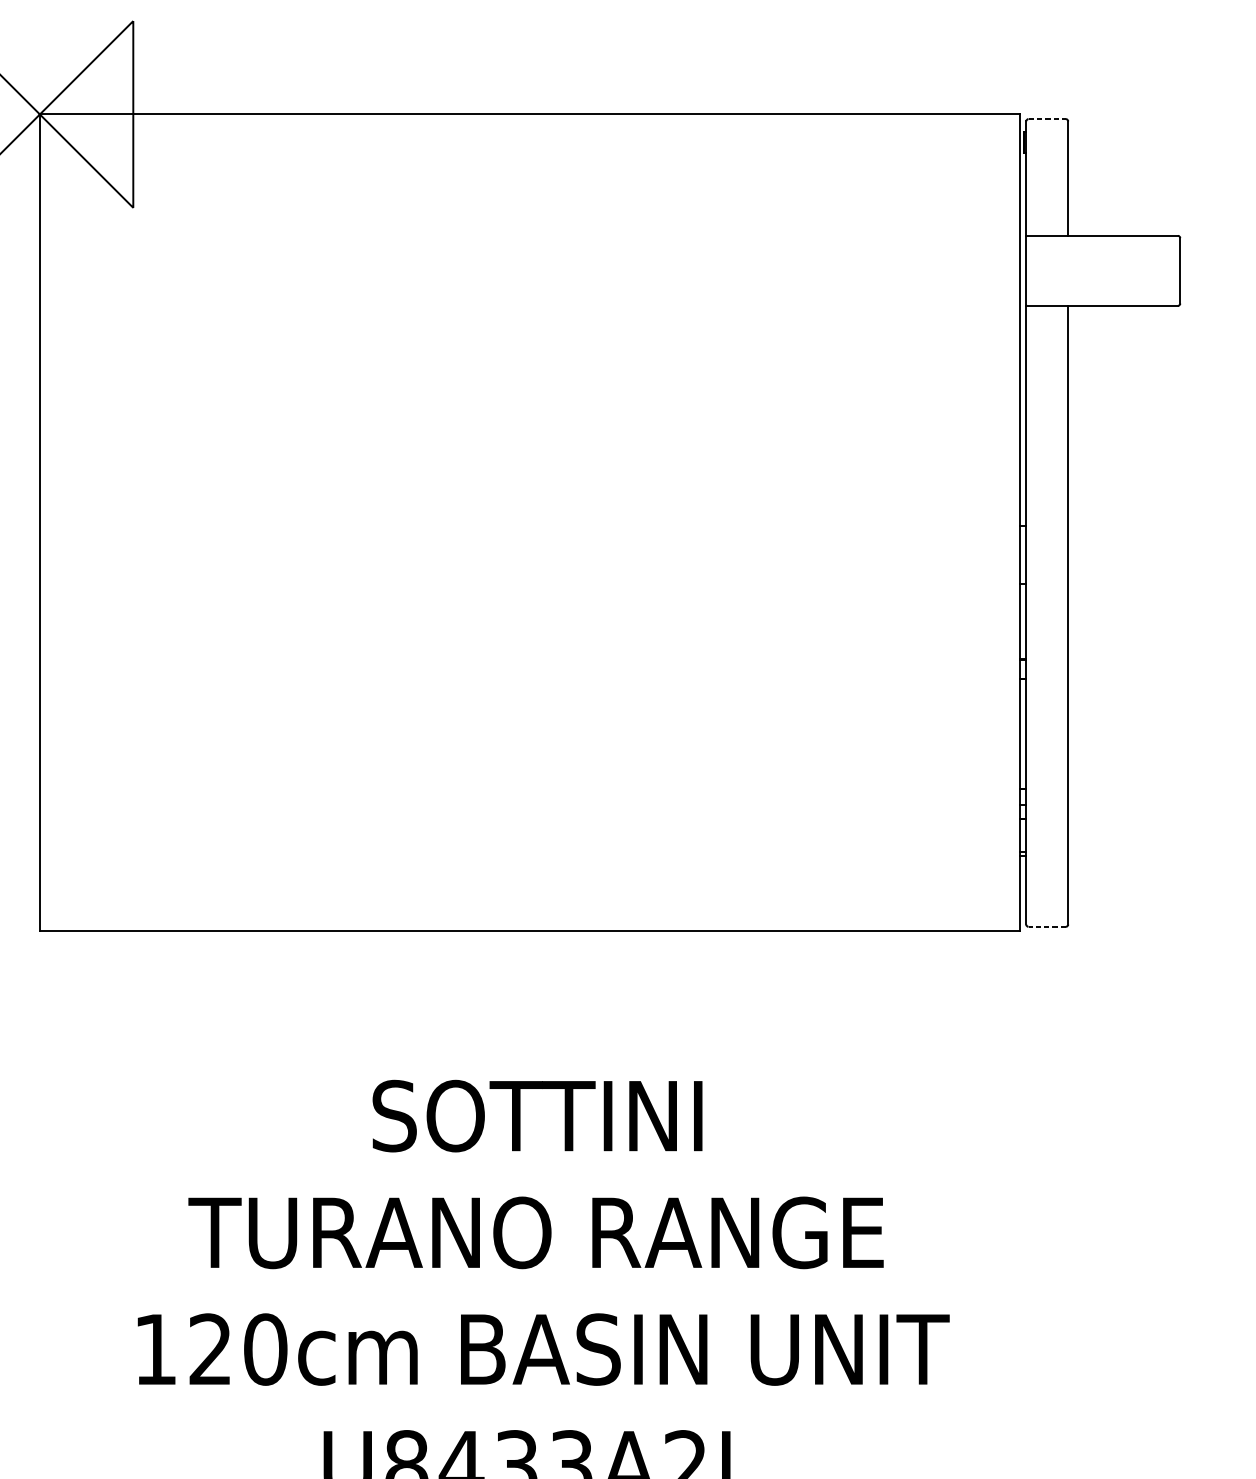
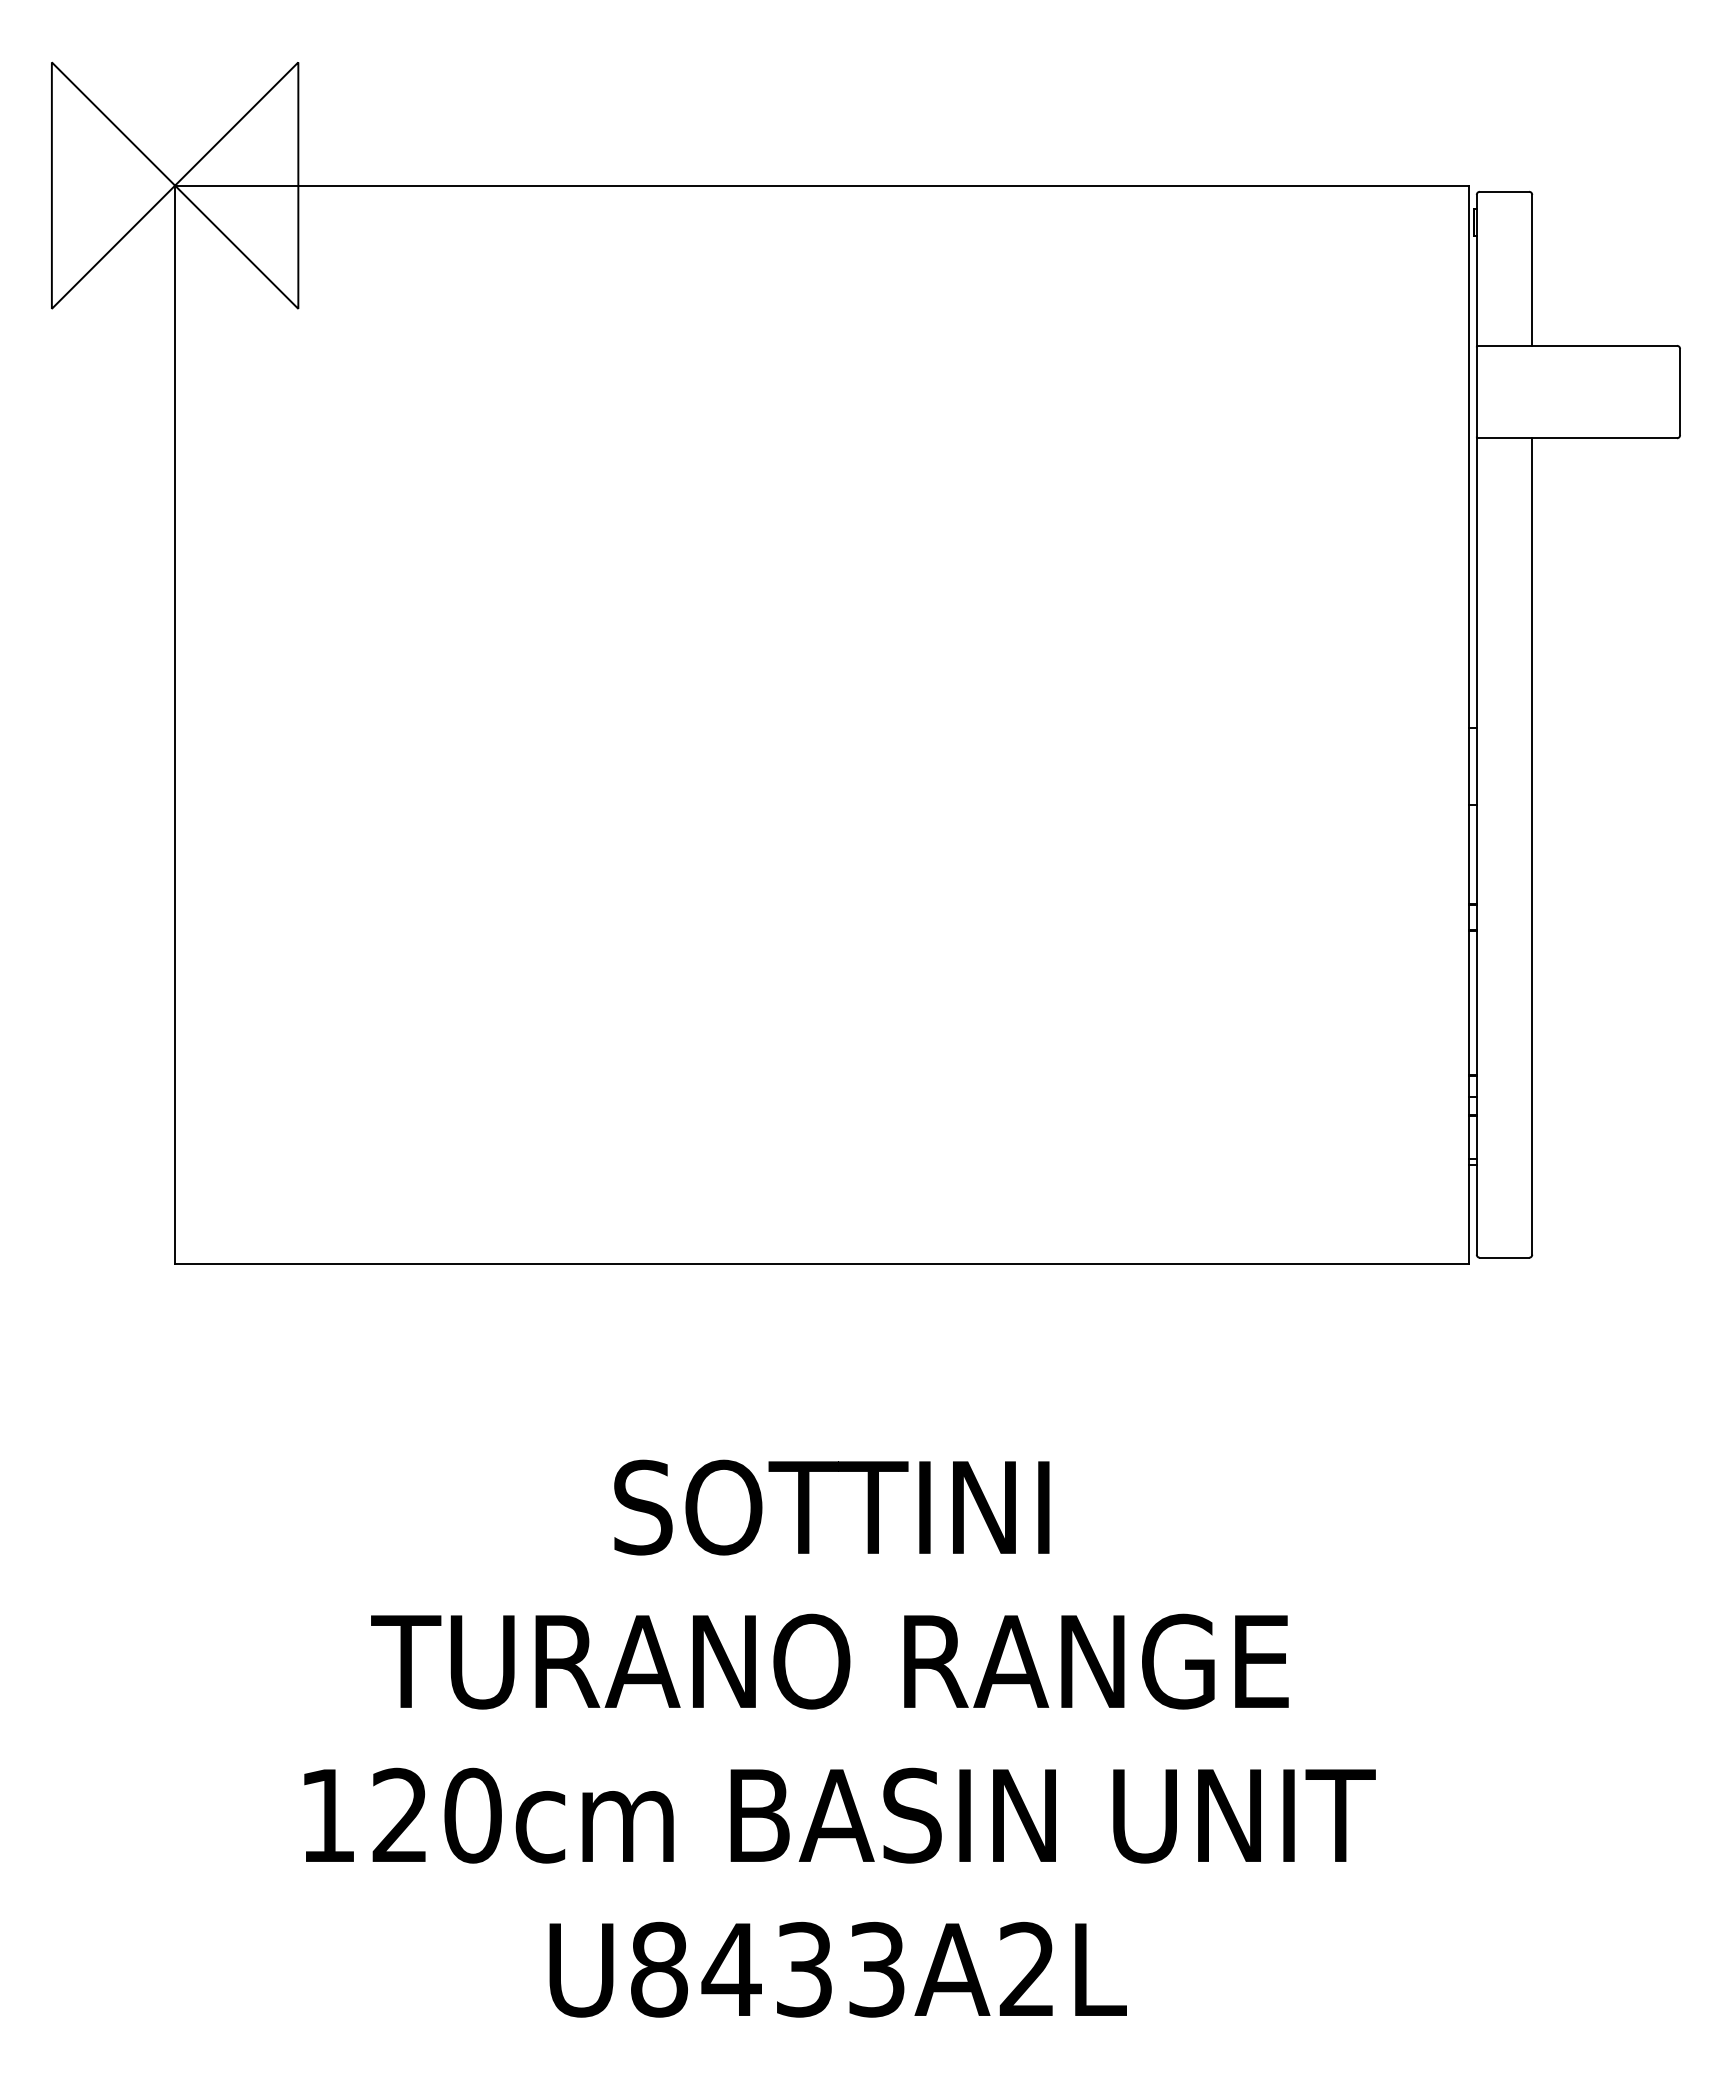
line: (1047, 118) -> (1504, 191), dashed -> solid
line: (1047, 926) -> (1504, 1257), dashed -> solid

